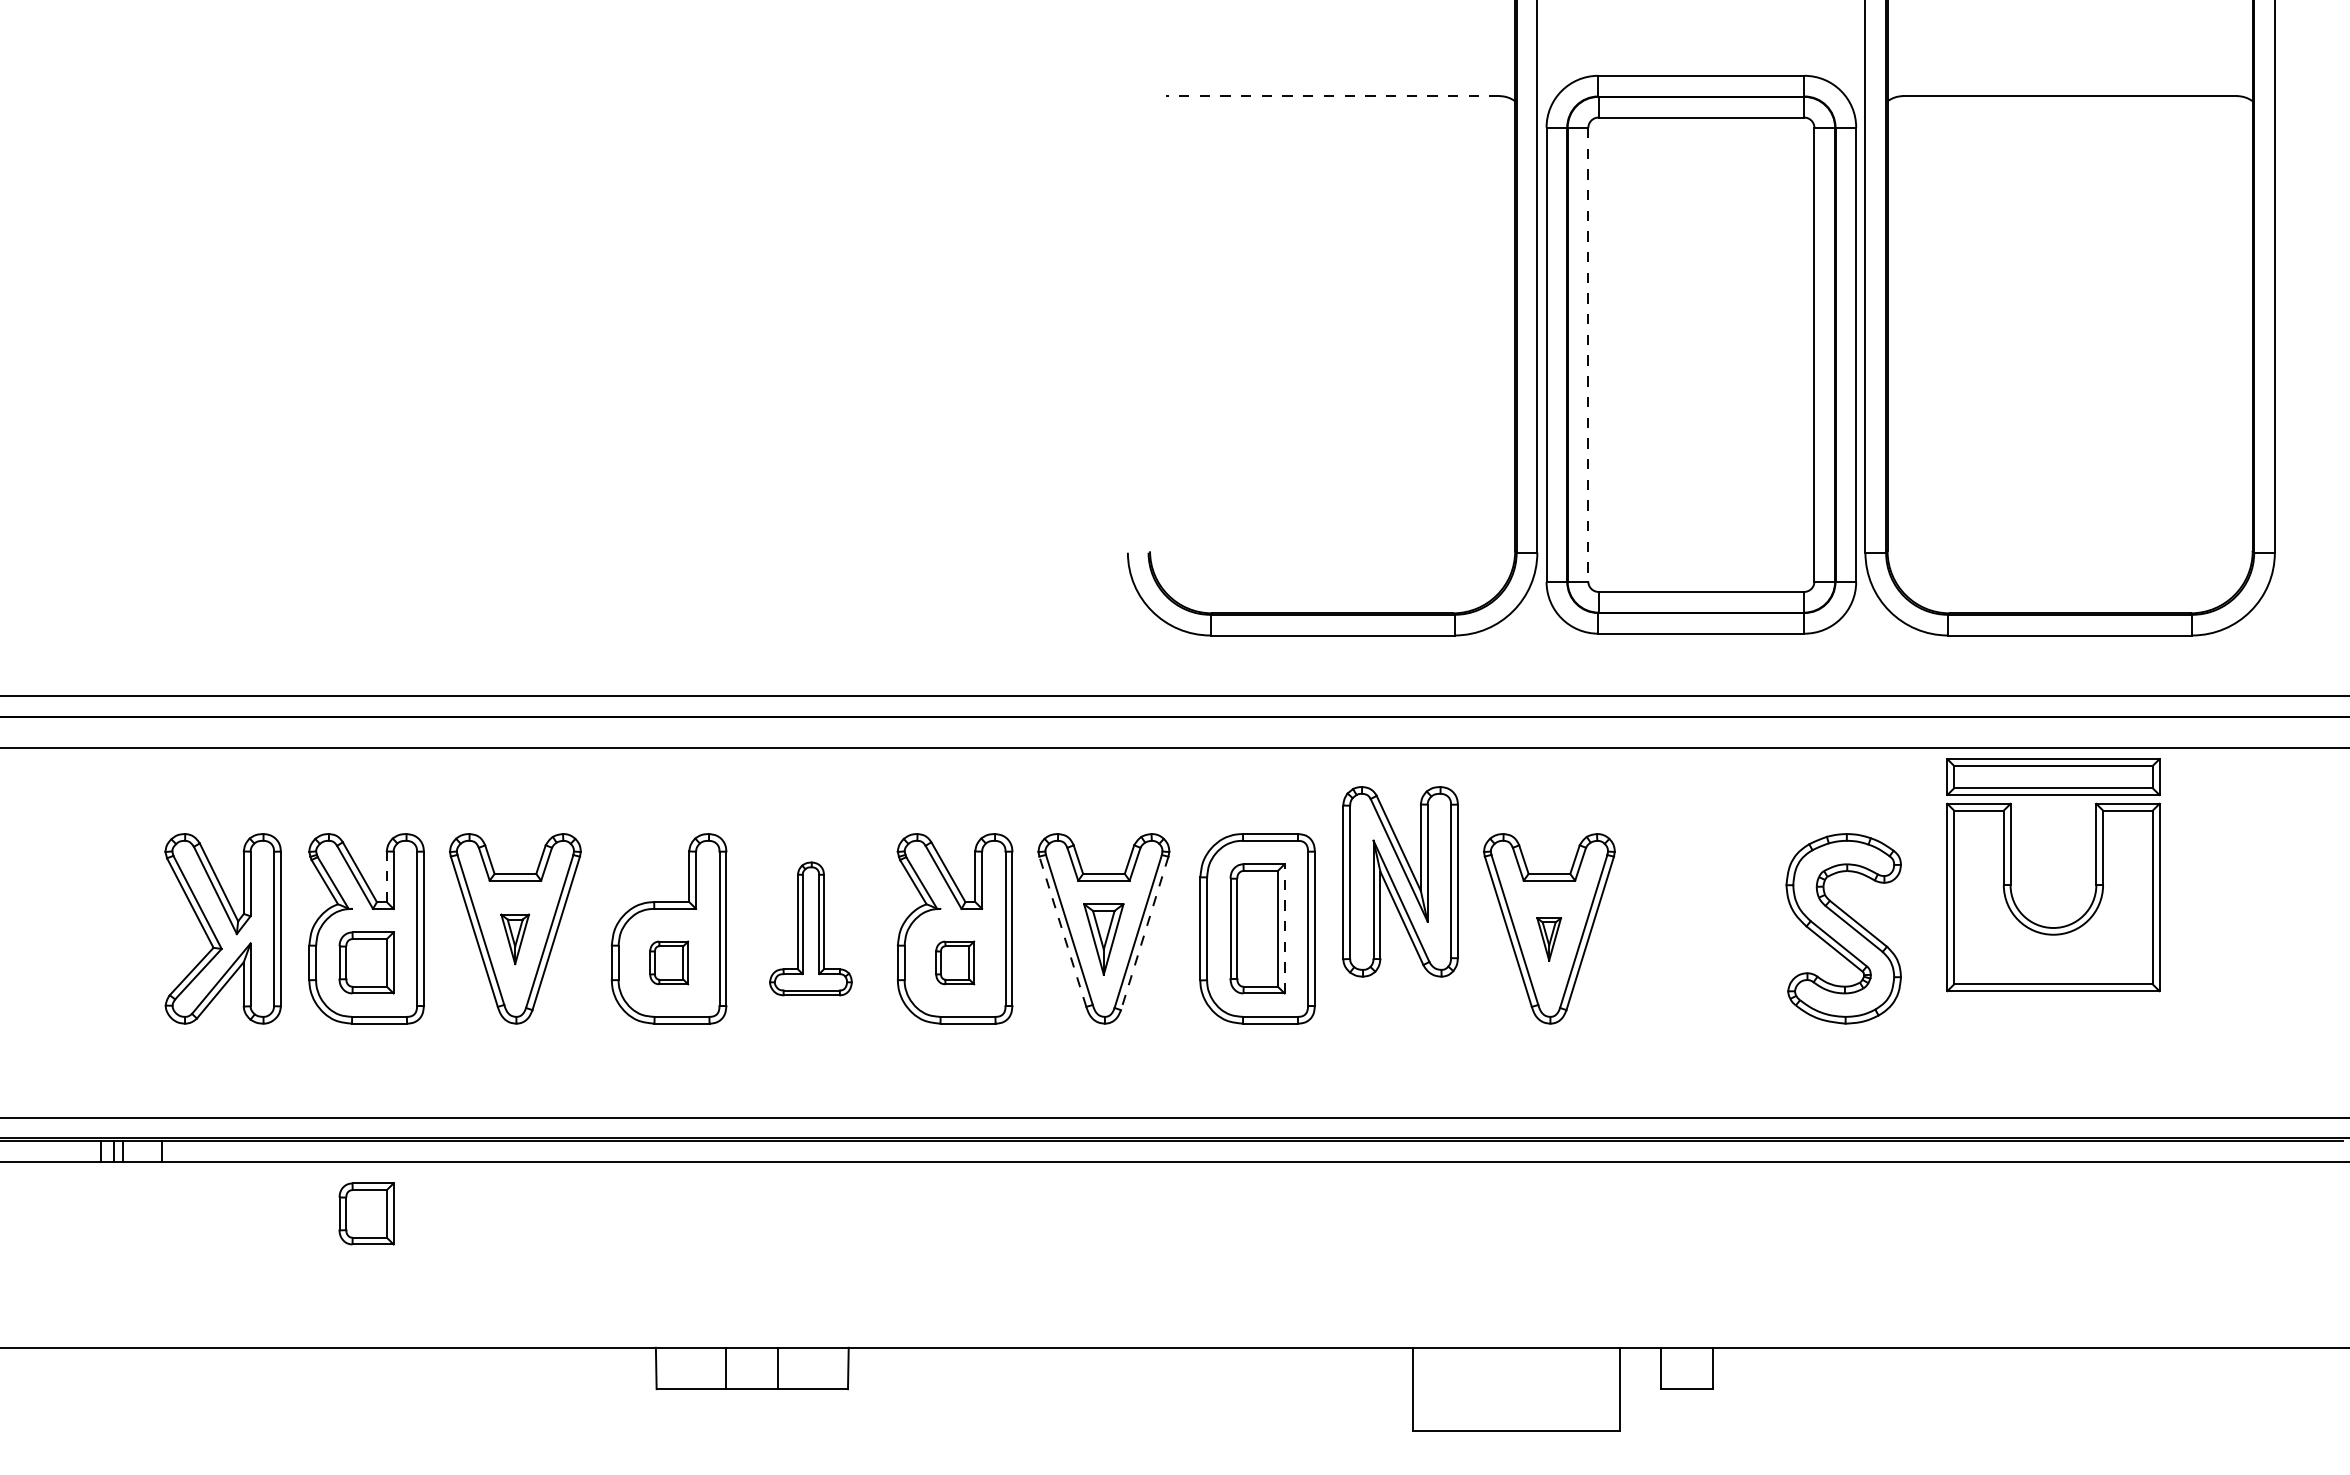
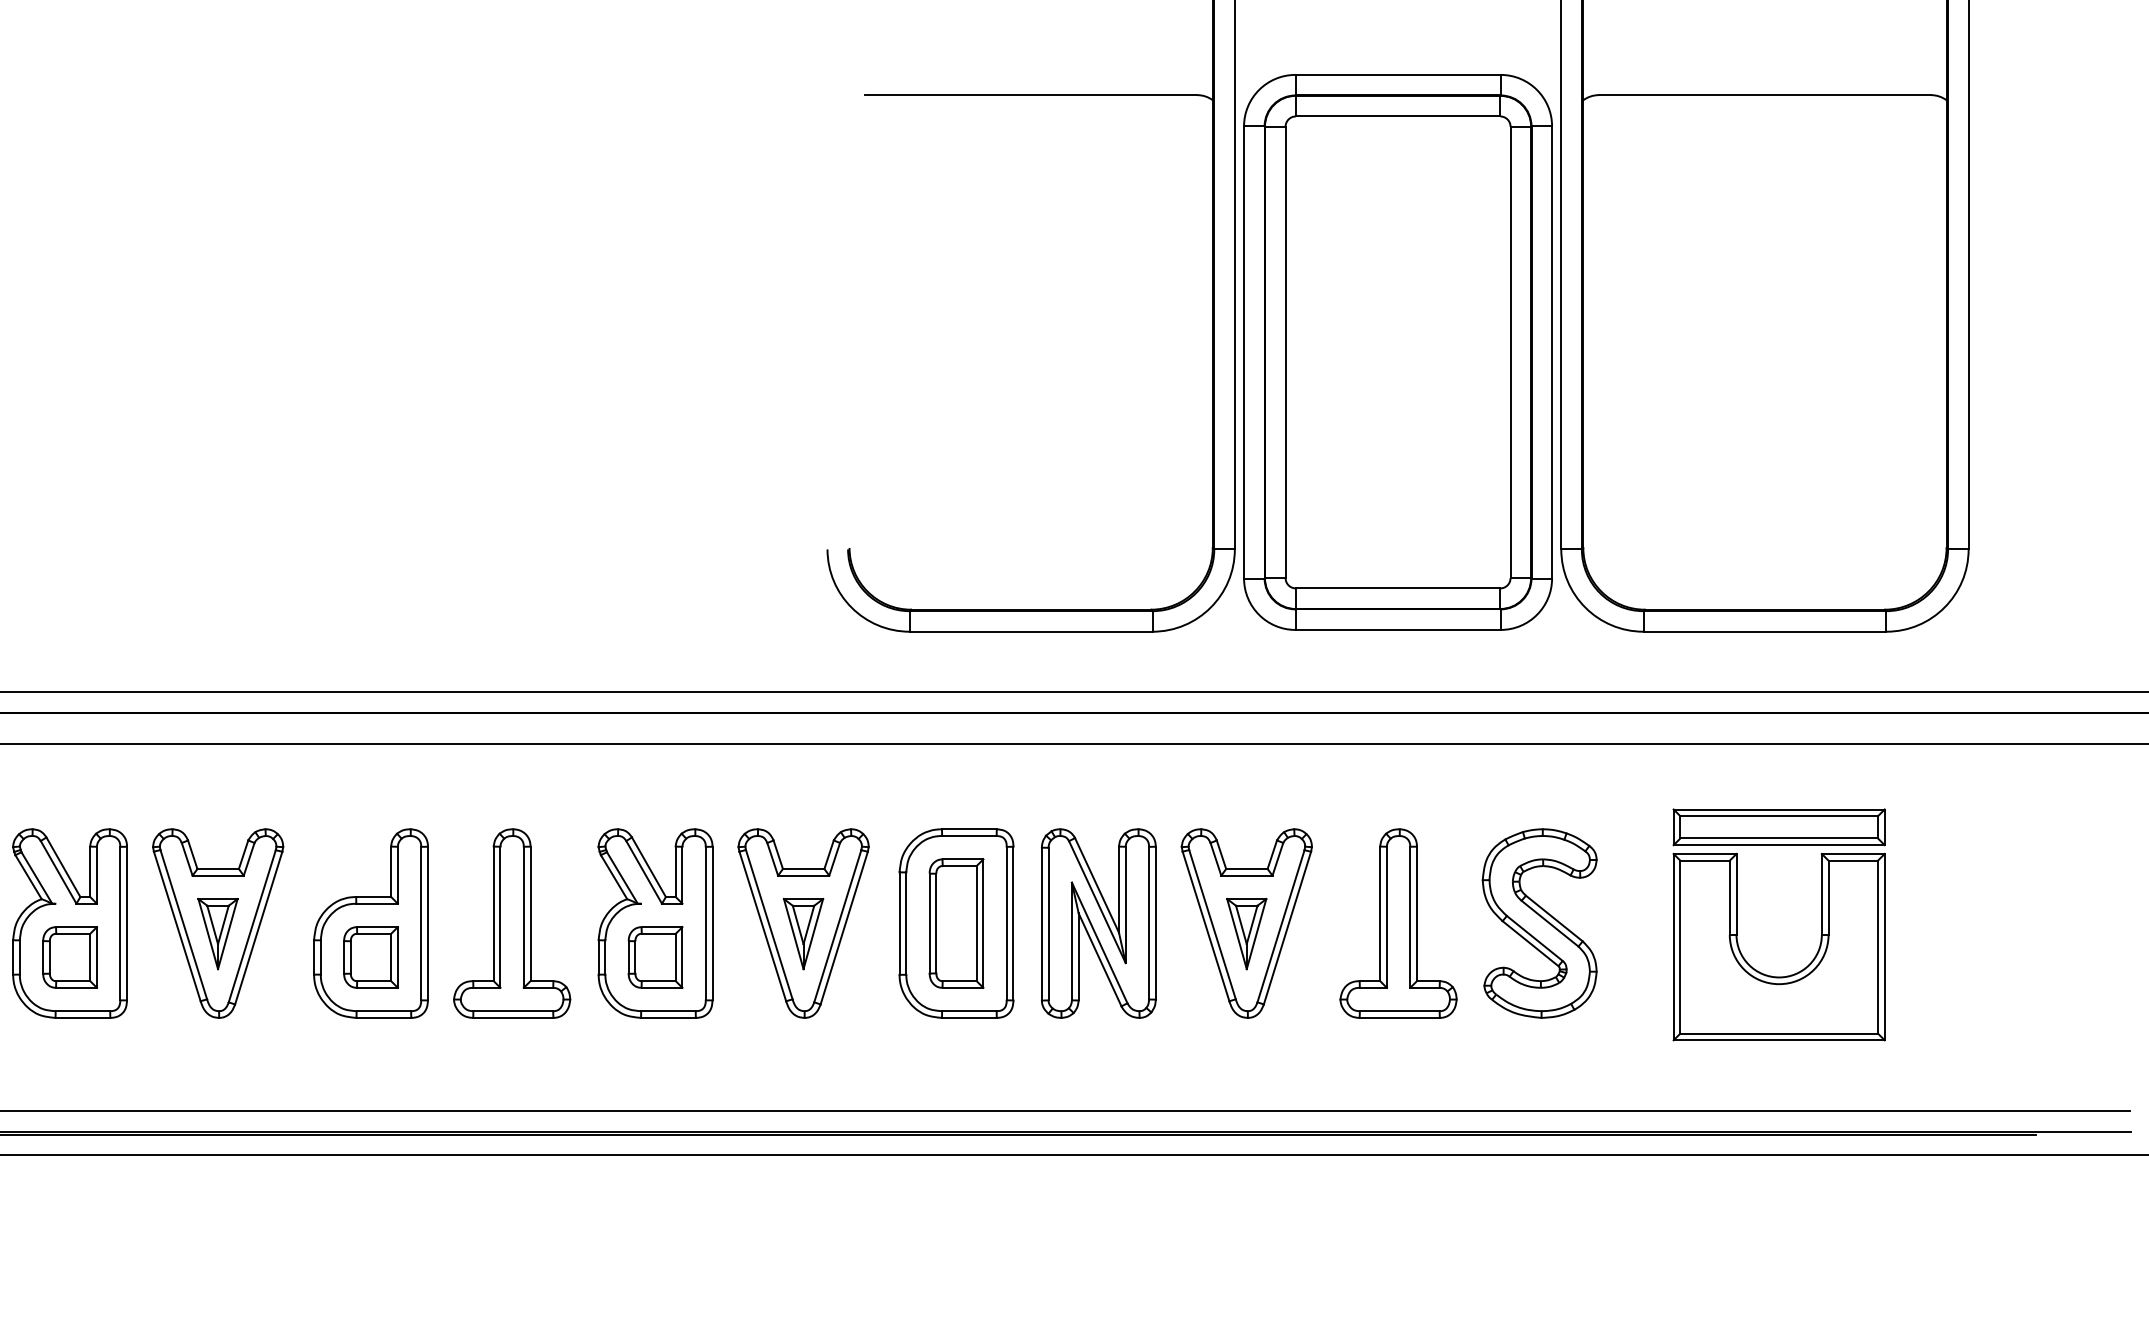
line: (1332, 96) -> (1031, 95), dashed -> solid
line: (1588, 354) -> (1285, 352), dashed -> solid
part: (2011, 875) -> (1737, 925), moved
line: (386, 876) -> (89, 871), dashed -> solid
part: (1400, 881) -> (1098, 923), moved
part: (810, 928) -> (511, 923), size x1.43
line: (1284, 928) -> (983, 923), dashed -> solid
part: (1701, 928) -> (1398, 923), added
line: (1062, 931) -> (762, 926), dashed -> solid
line: (1144, 933) -> (844, 928), dashed -> solid
part: (514, 939) -> (217, 934), size x1.43
part: (1548, 939) -> (1245, 934), size x1.67
part: (669, 962) -> (371, 957), size x1.43
part: (955, 962) -> (655, 957), size x1.43
part: (366, 1213) -> (69, 1206), removed

